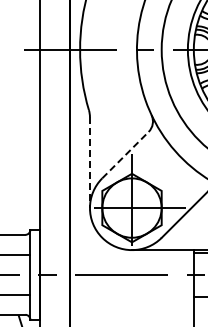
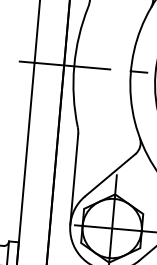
line: (125, 155) -> (110, 175), dashed -> solid
line: (89, 163) -> (73, 180), dashed -> solid

